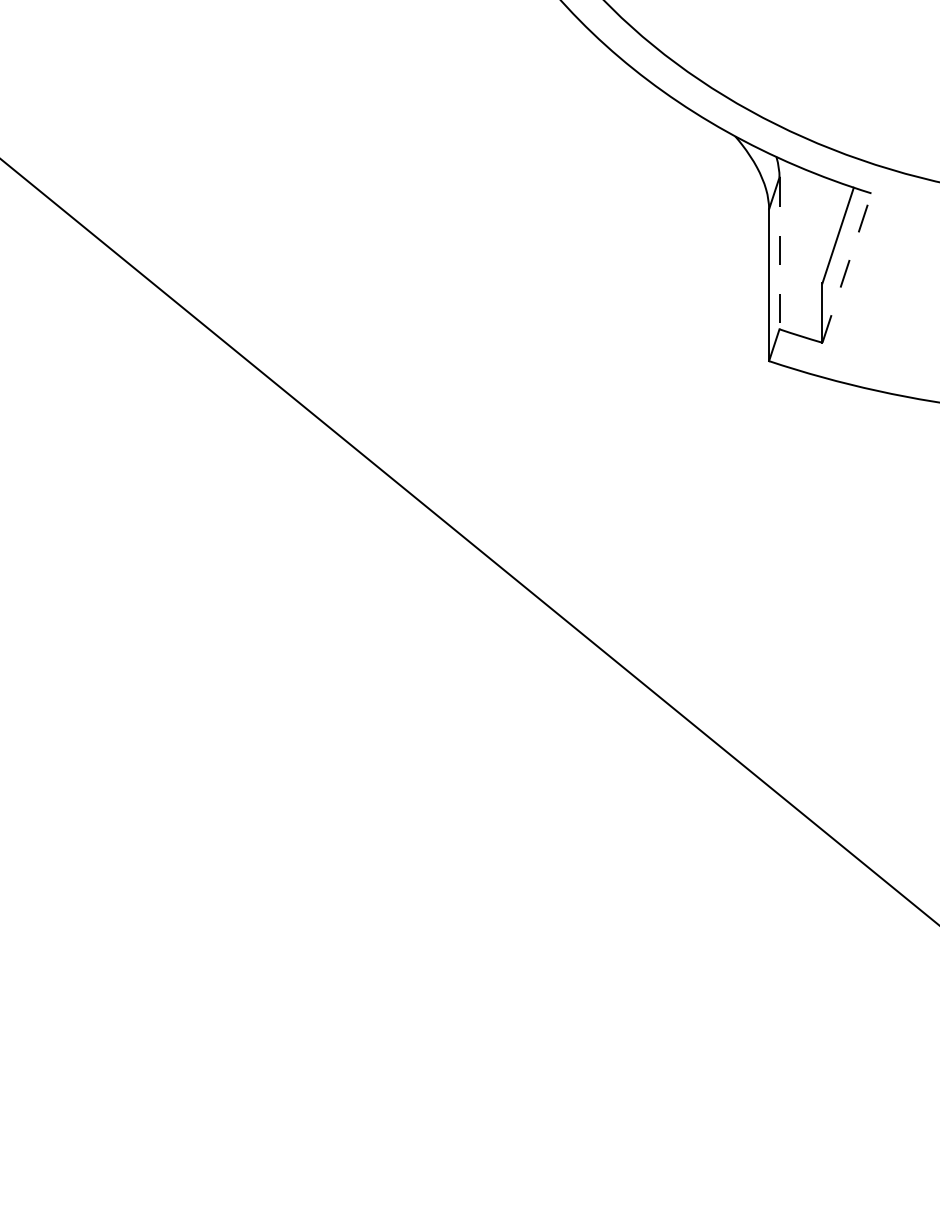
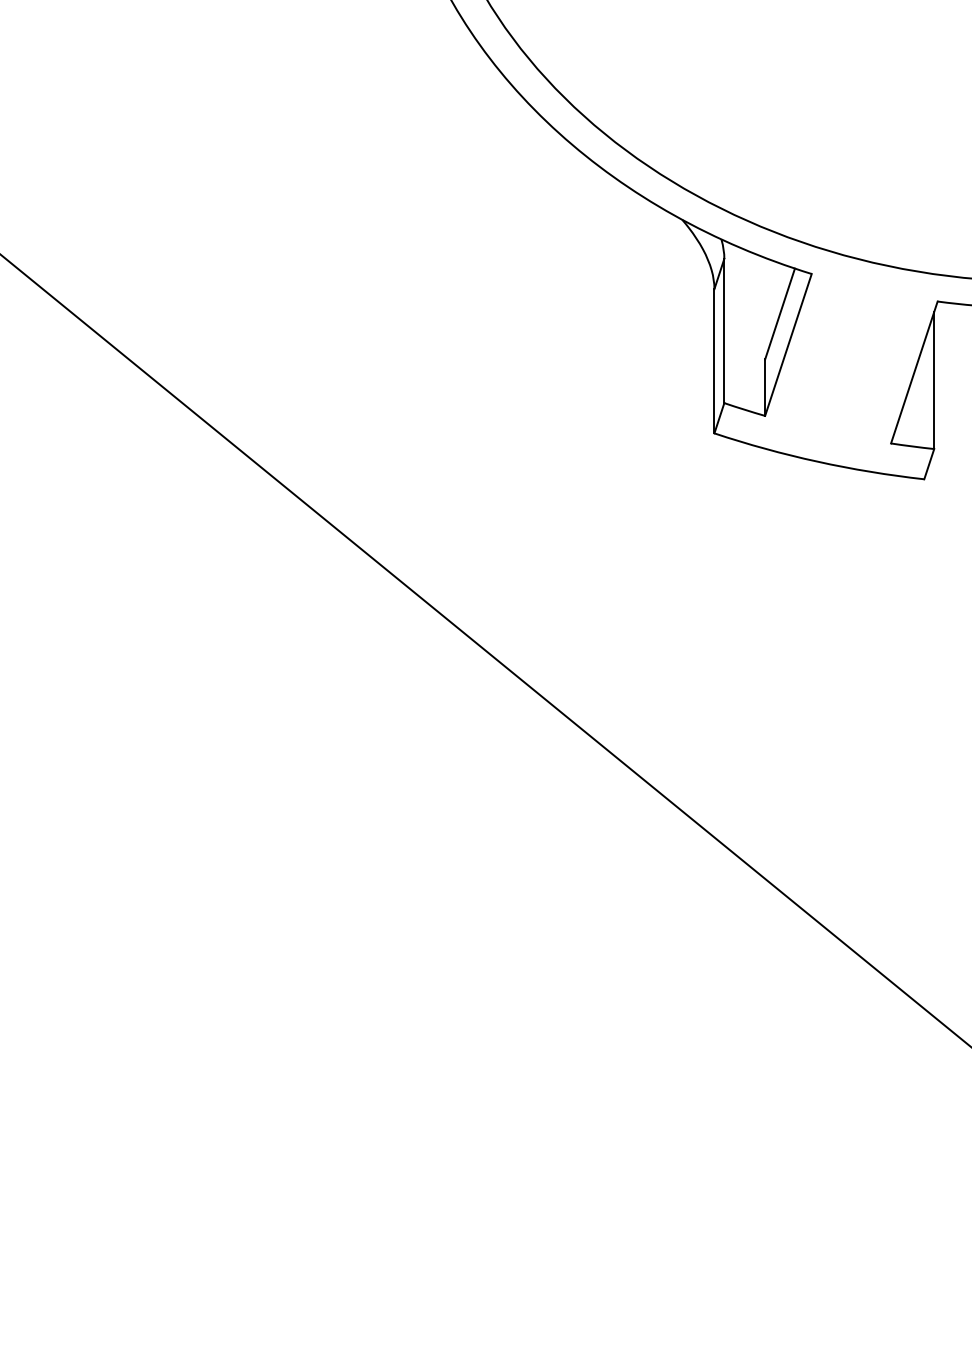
line: (779, 253) -> (724, 331), dashed -> solid
line: (847, 267) -> (788, 344), dashed -> solid

